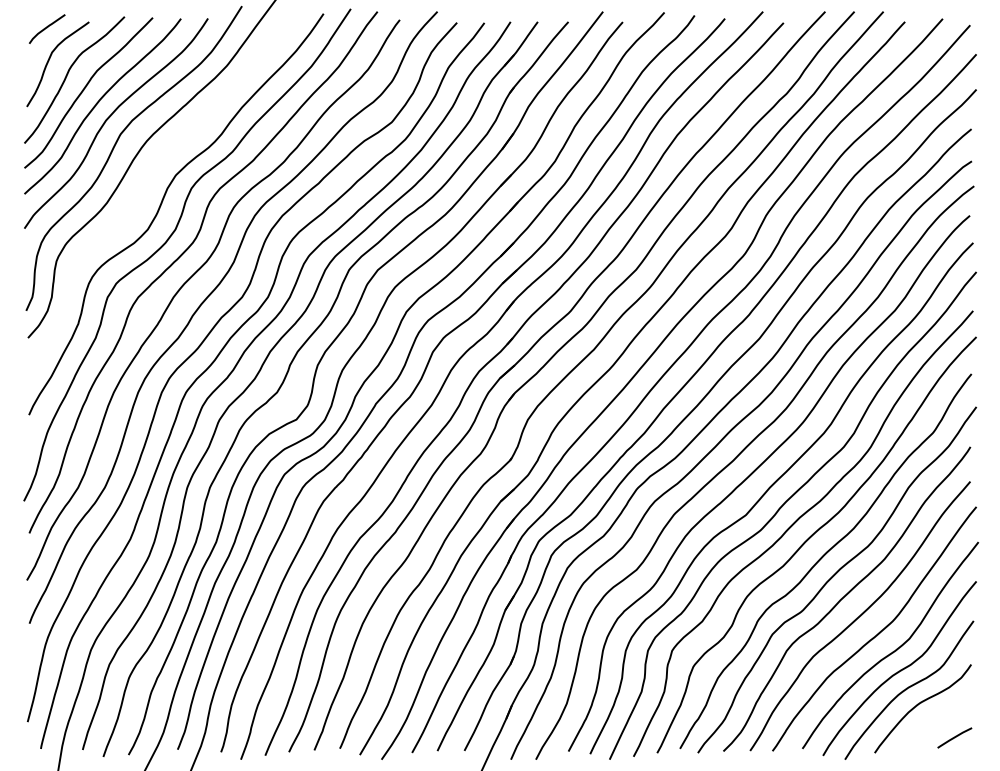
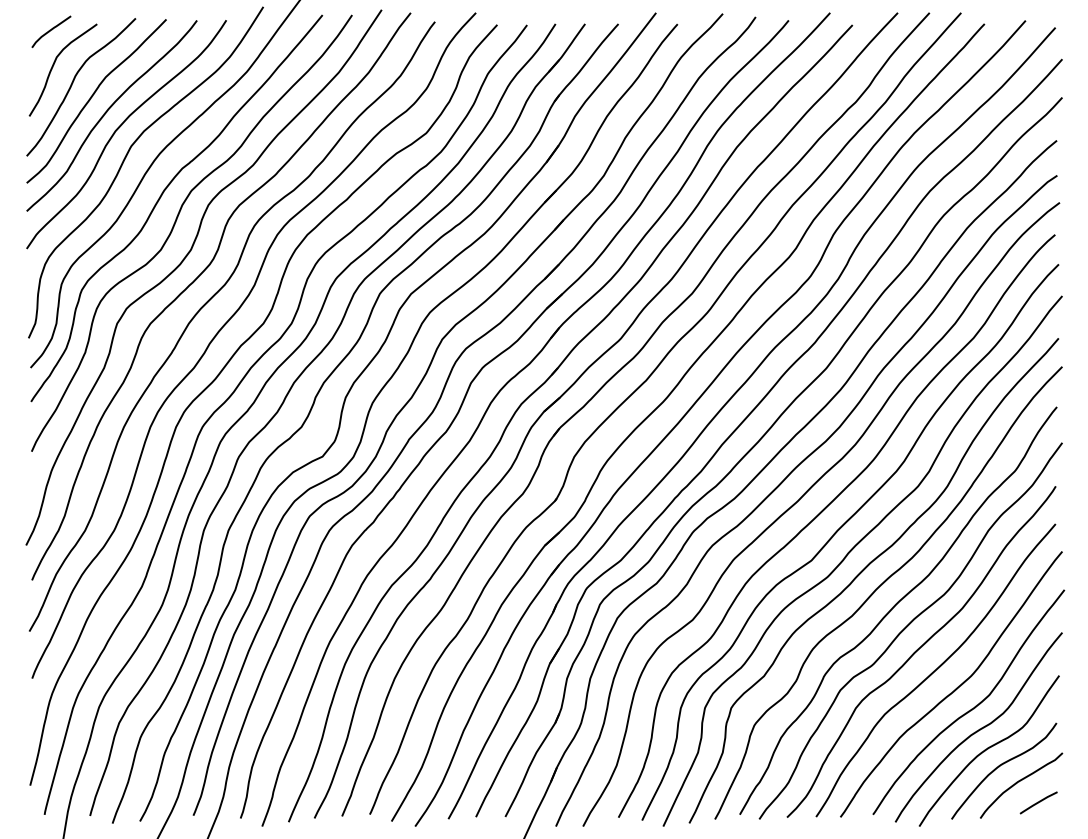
curve: (148, 181) -> (161, 197), added
curve: (936, 719) -> (1018, 782), added

